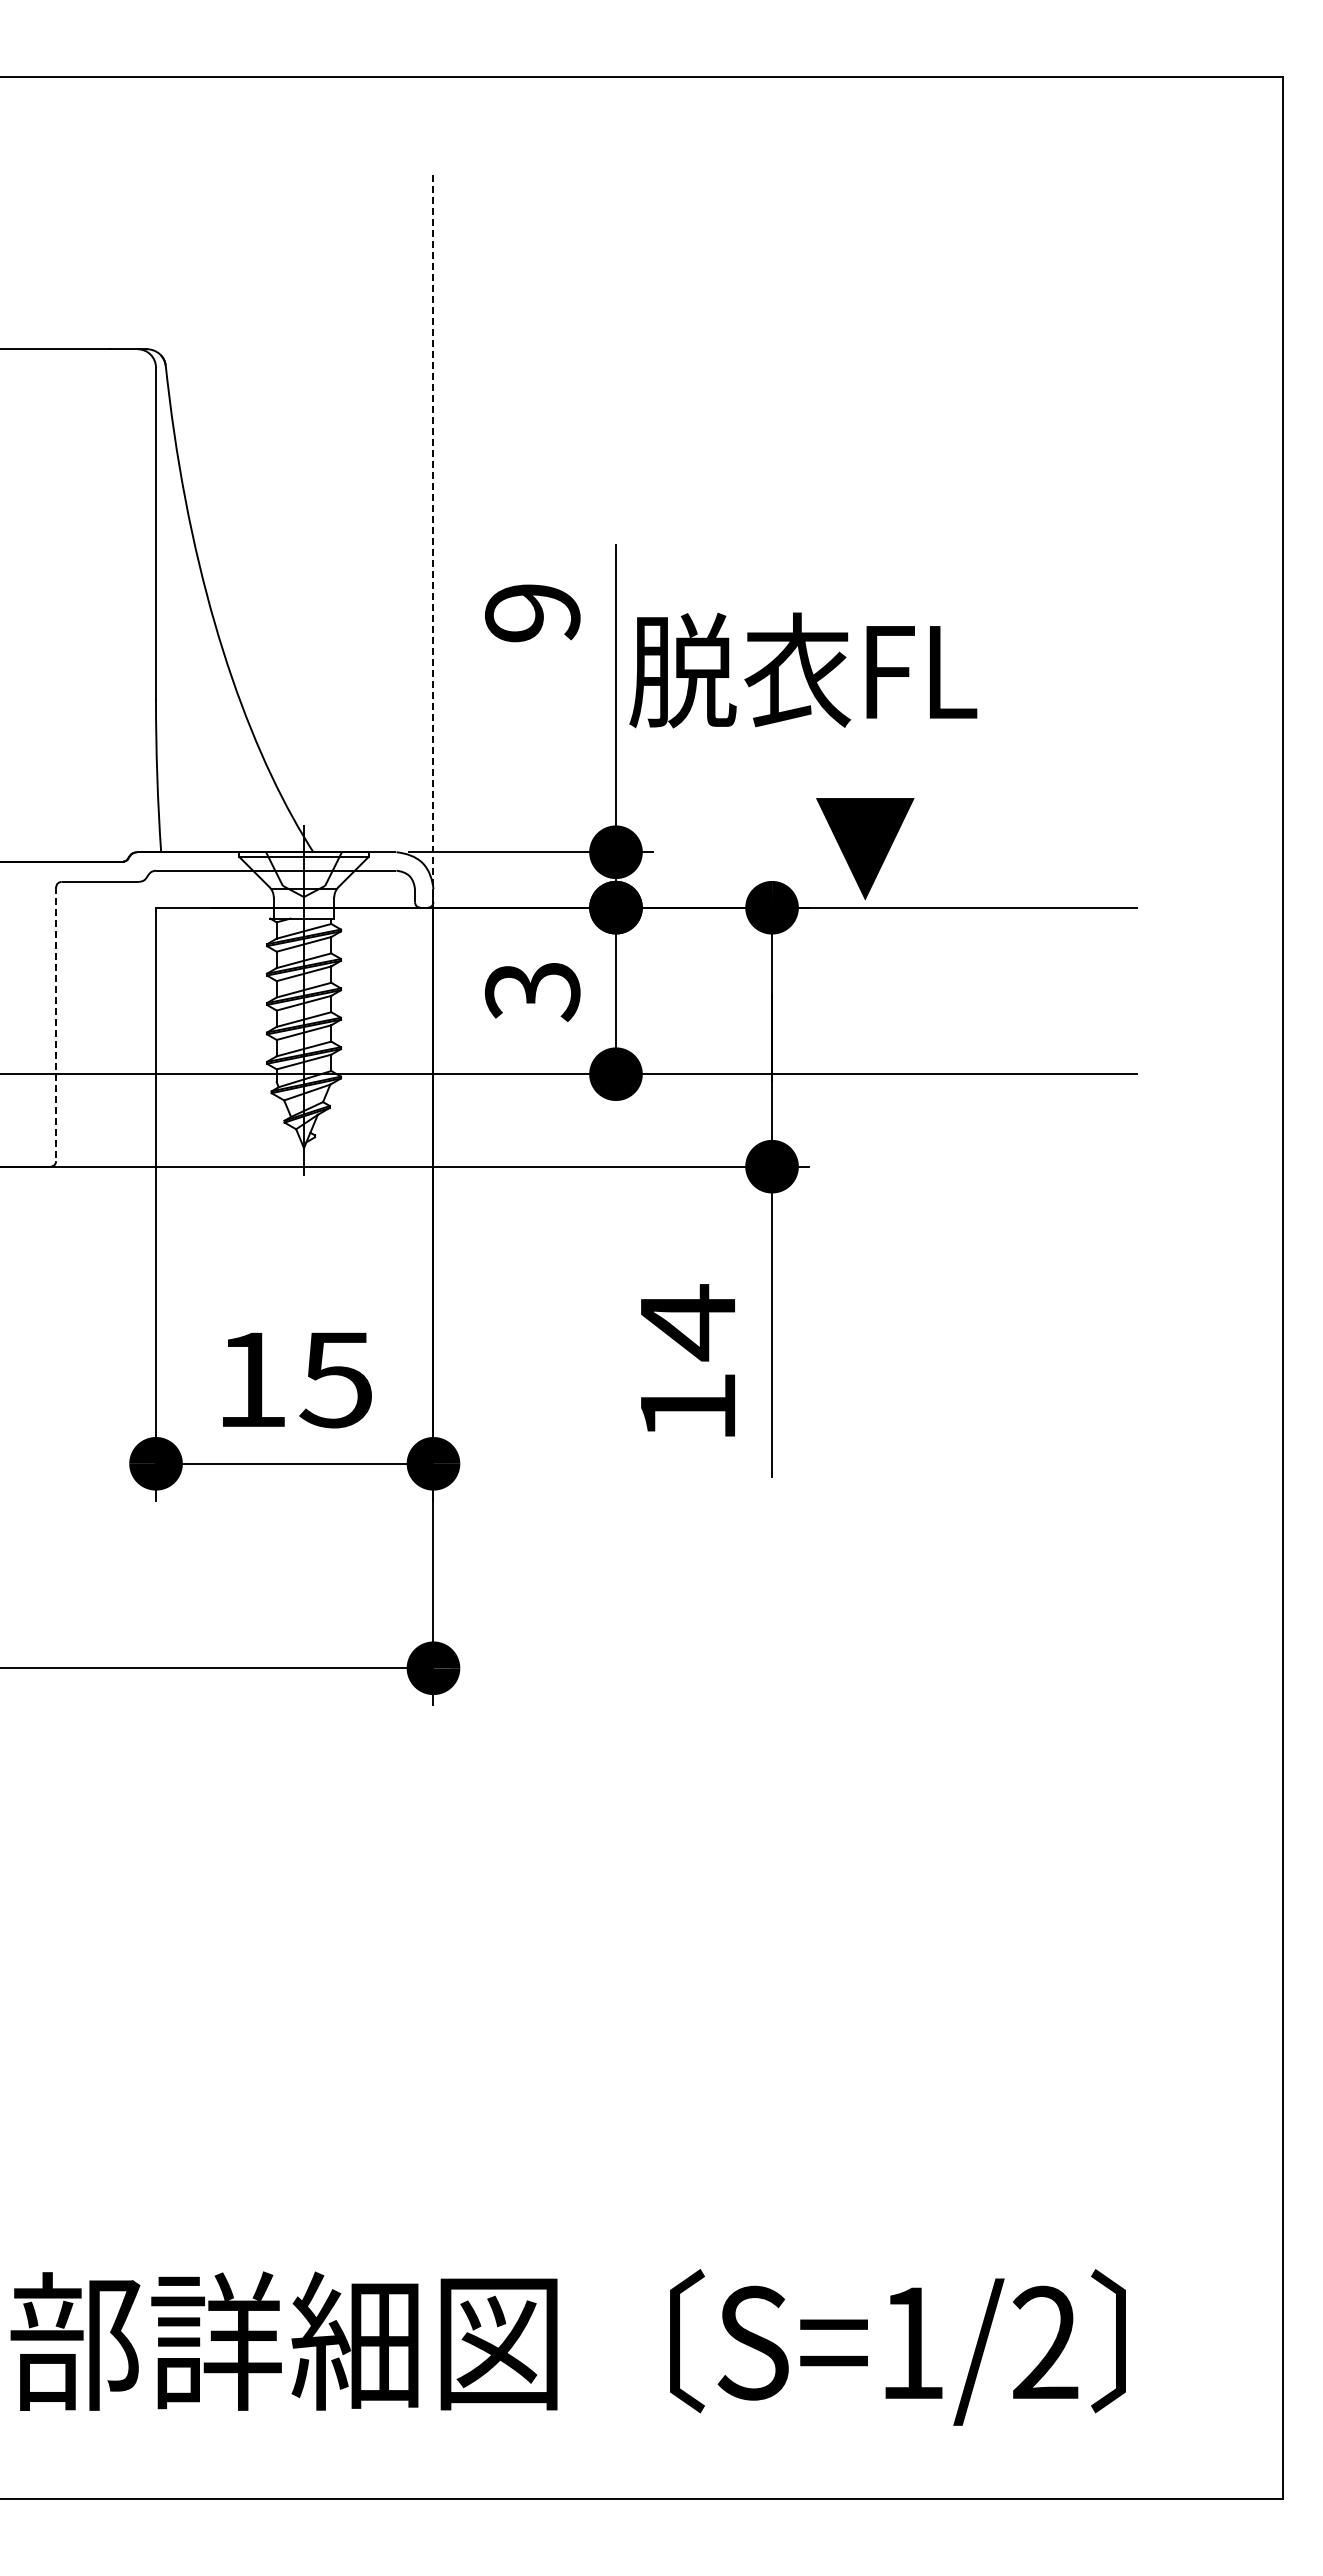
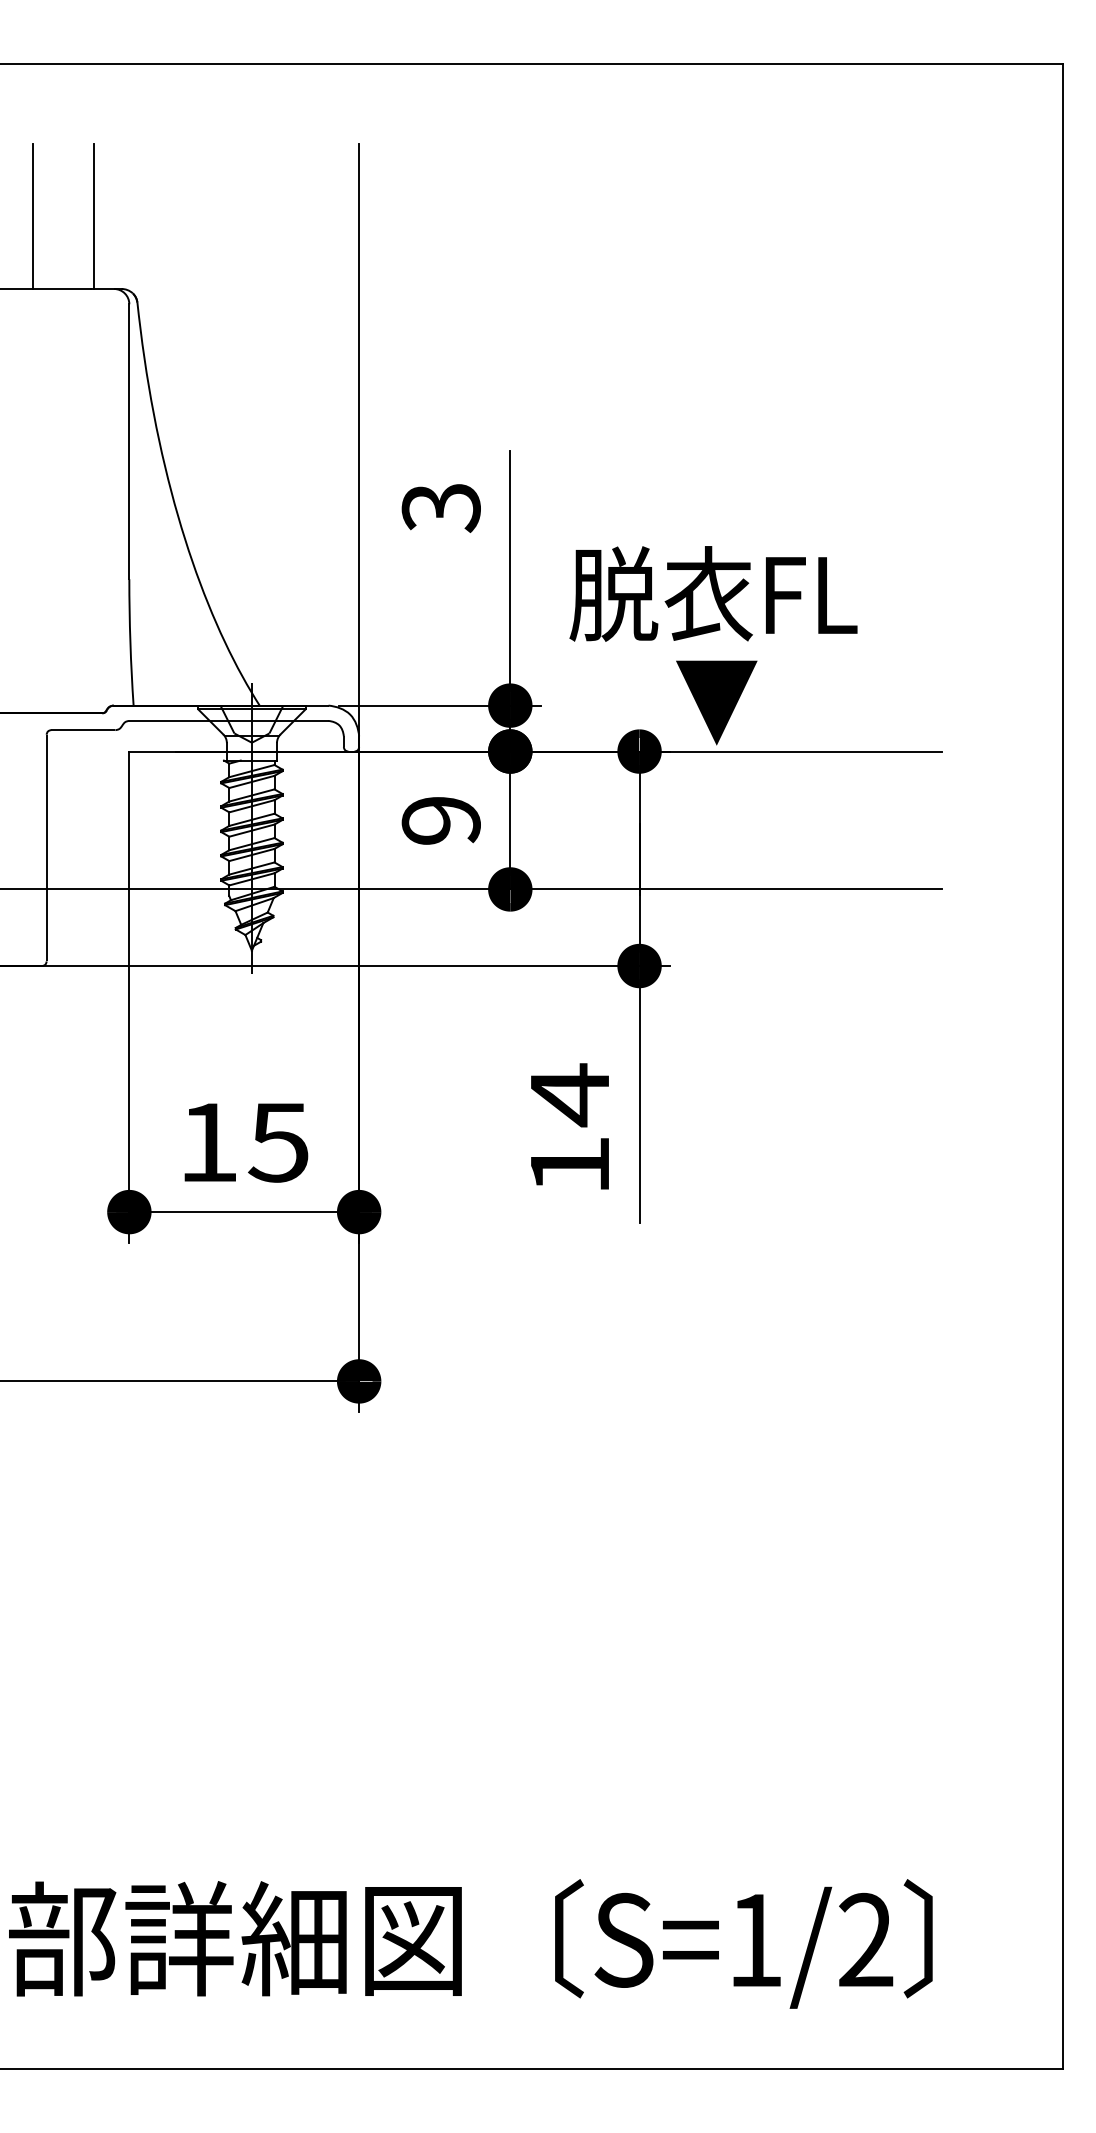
line: (39, 261) -> (32, 216), added
line: (113, 261) -> (94, 216), added
line: (433, 540) -> (359, 447), dashed -> solid
text: (532, 613) -> (441, 507), 9 -> 3
text: (803, 670) -> (713, 594), moved
text: (532, 991) -> (441, 820), 3 -> 9
line: (56, 1024) -> (46, 848), dashed -> solid

